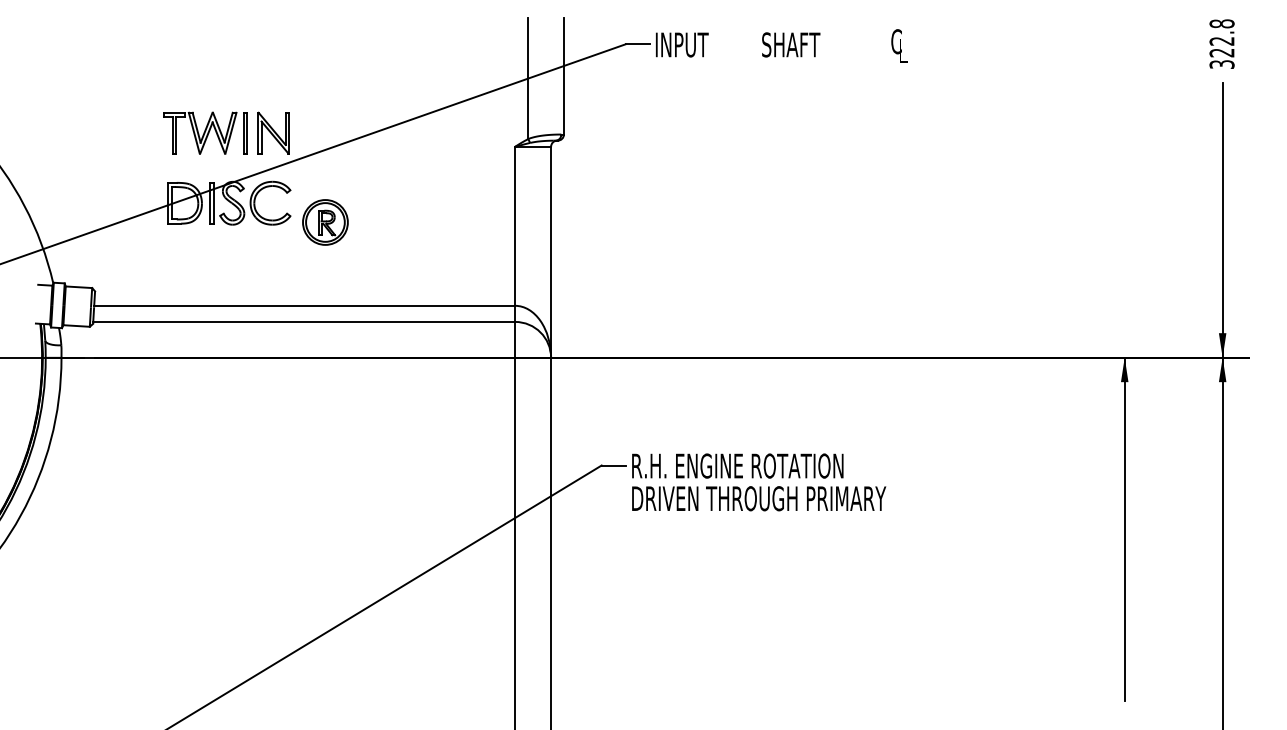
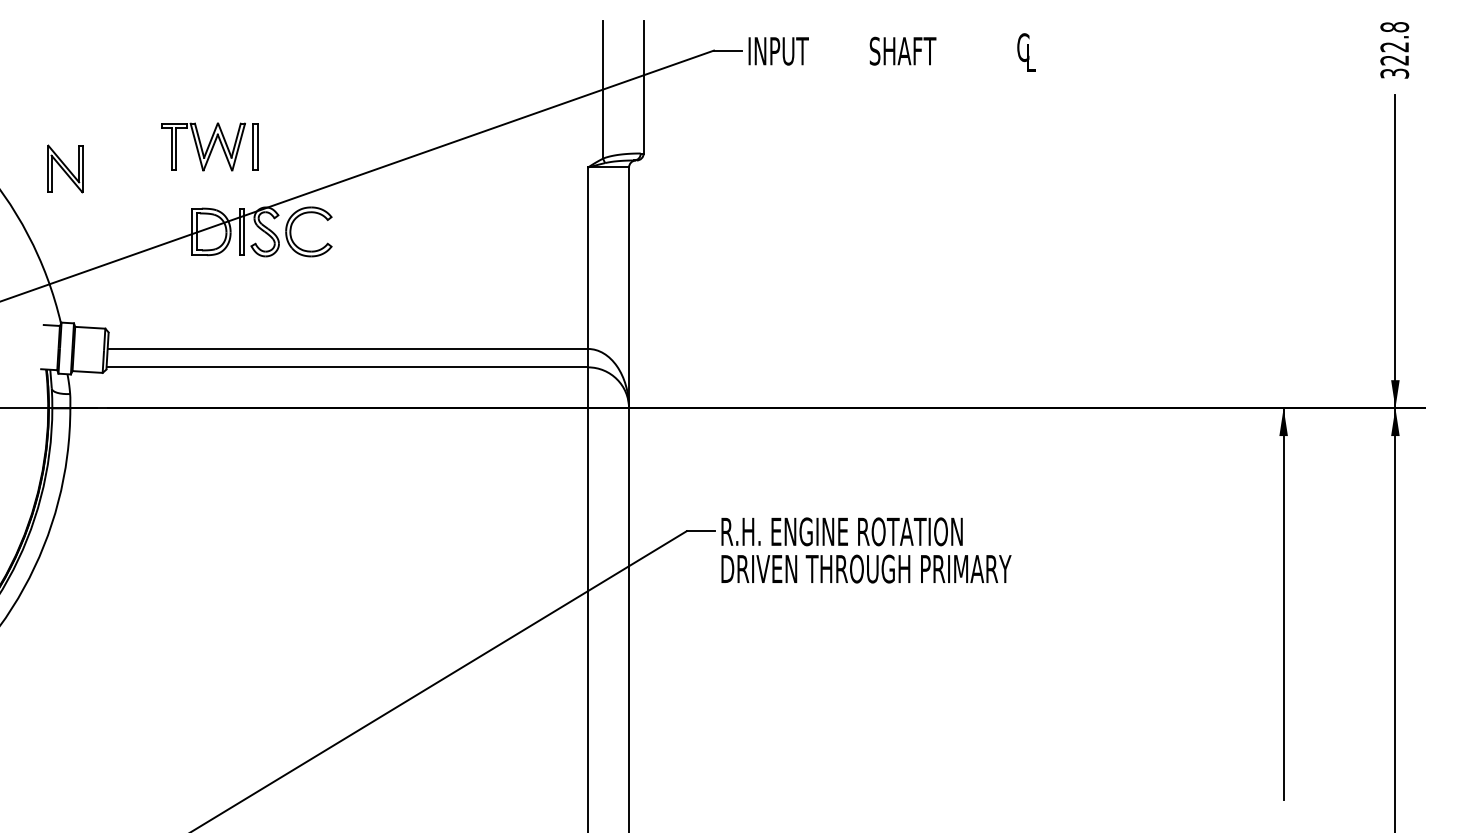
part: (205, 132) -> (209, 146), moved
part: (273, 132) -> (65, 168), moved
part: (325, 222) -> (371, 253), removed

